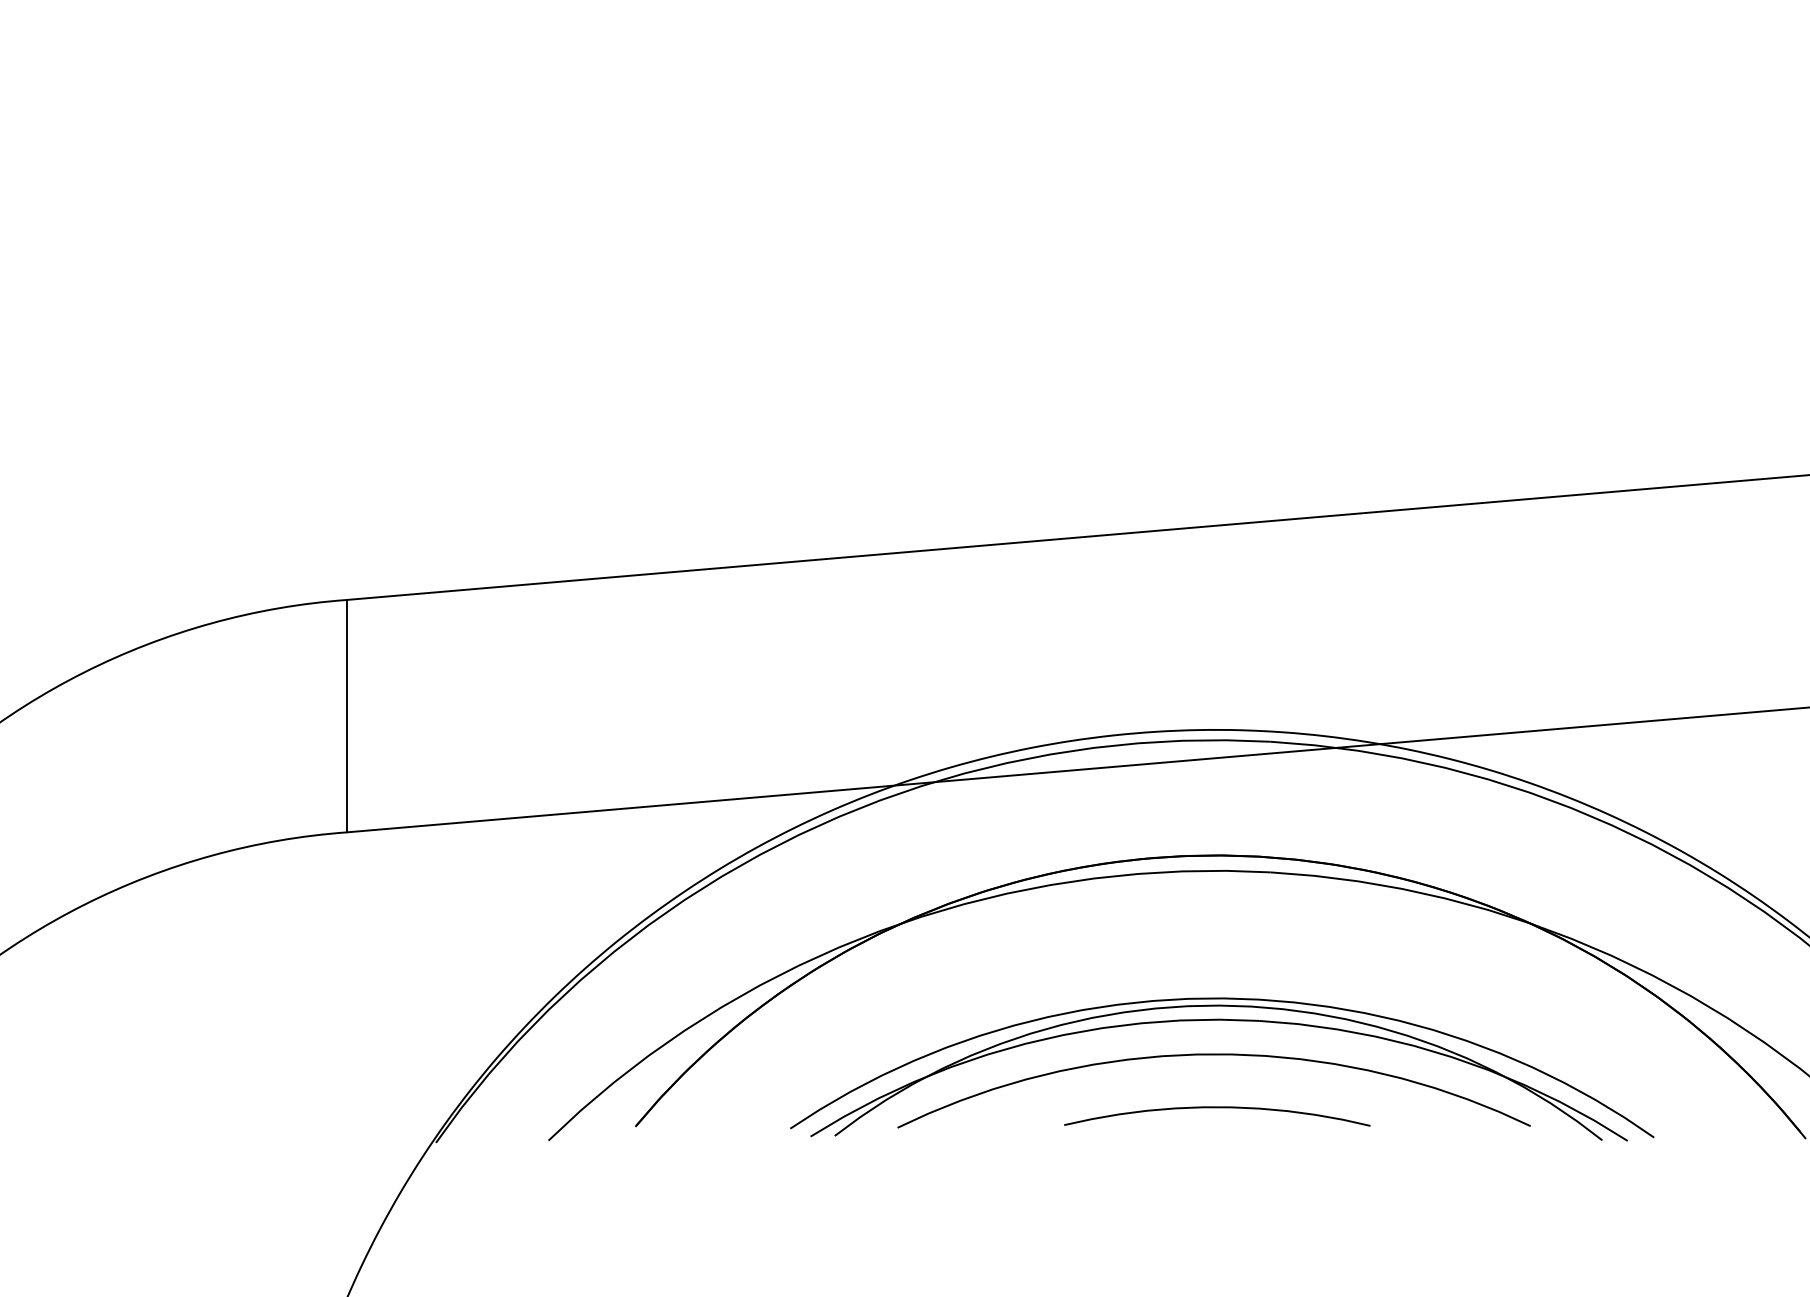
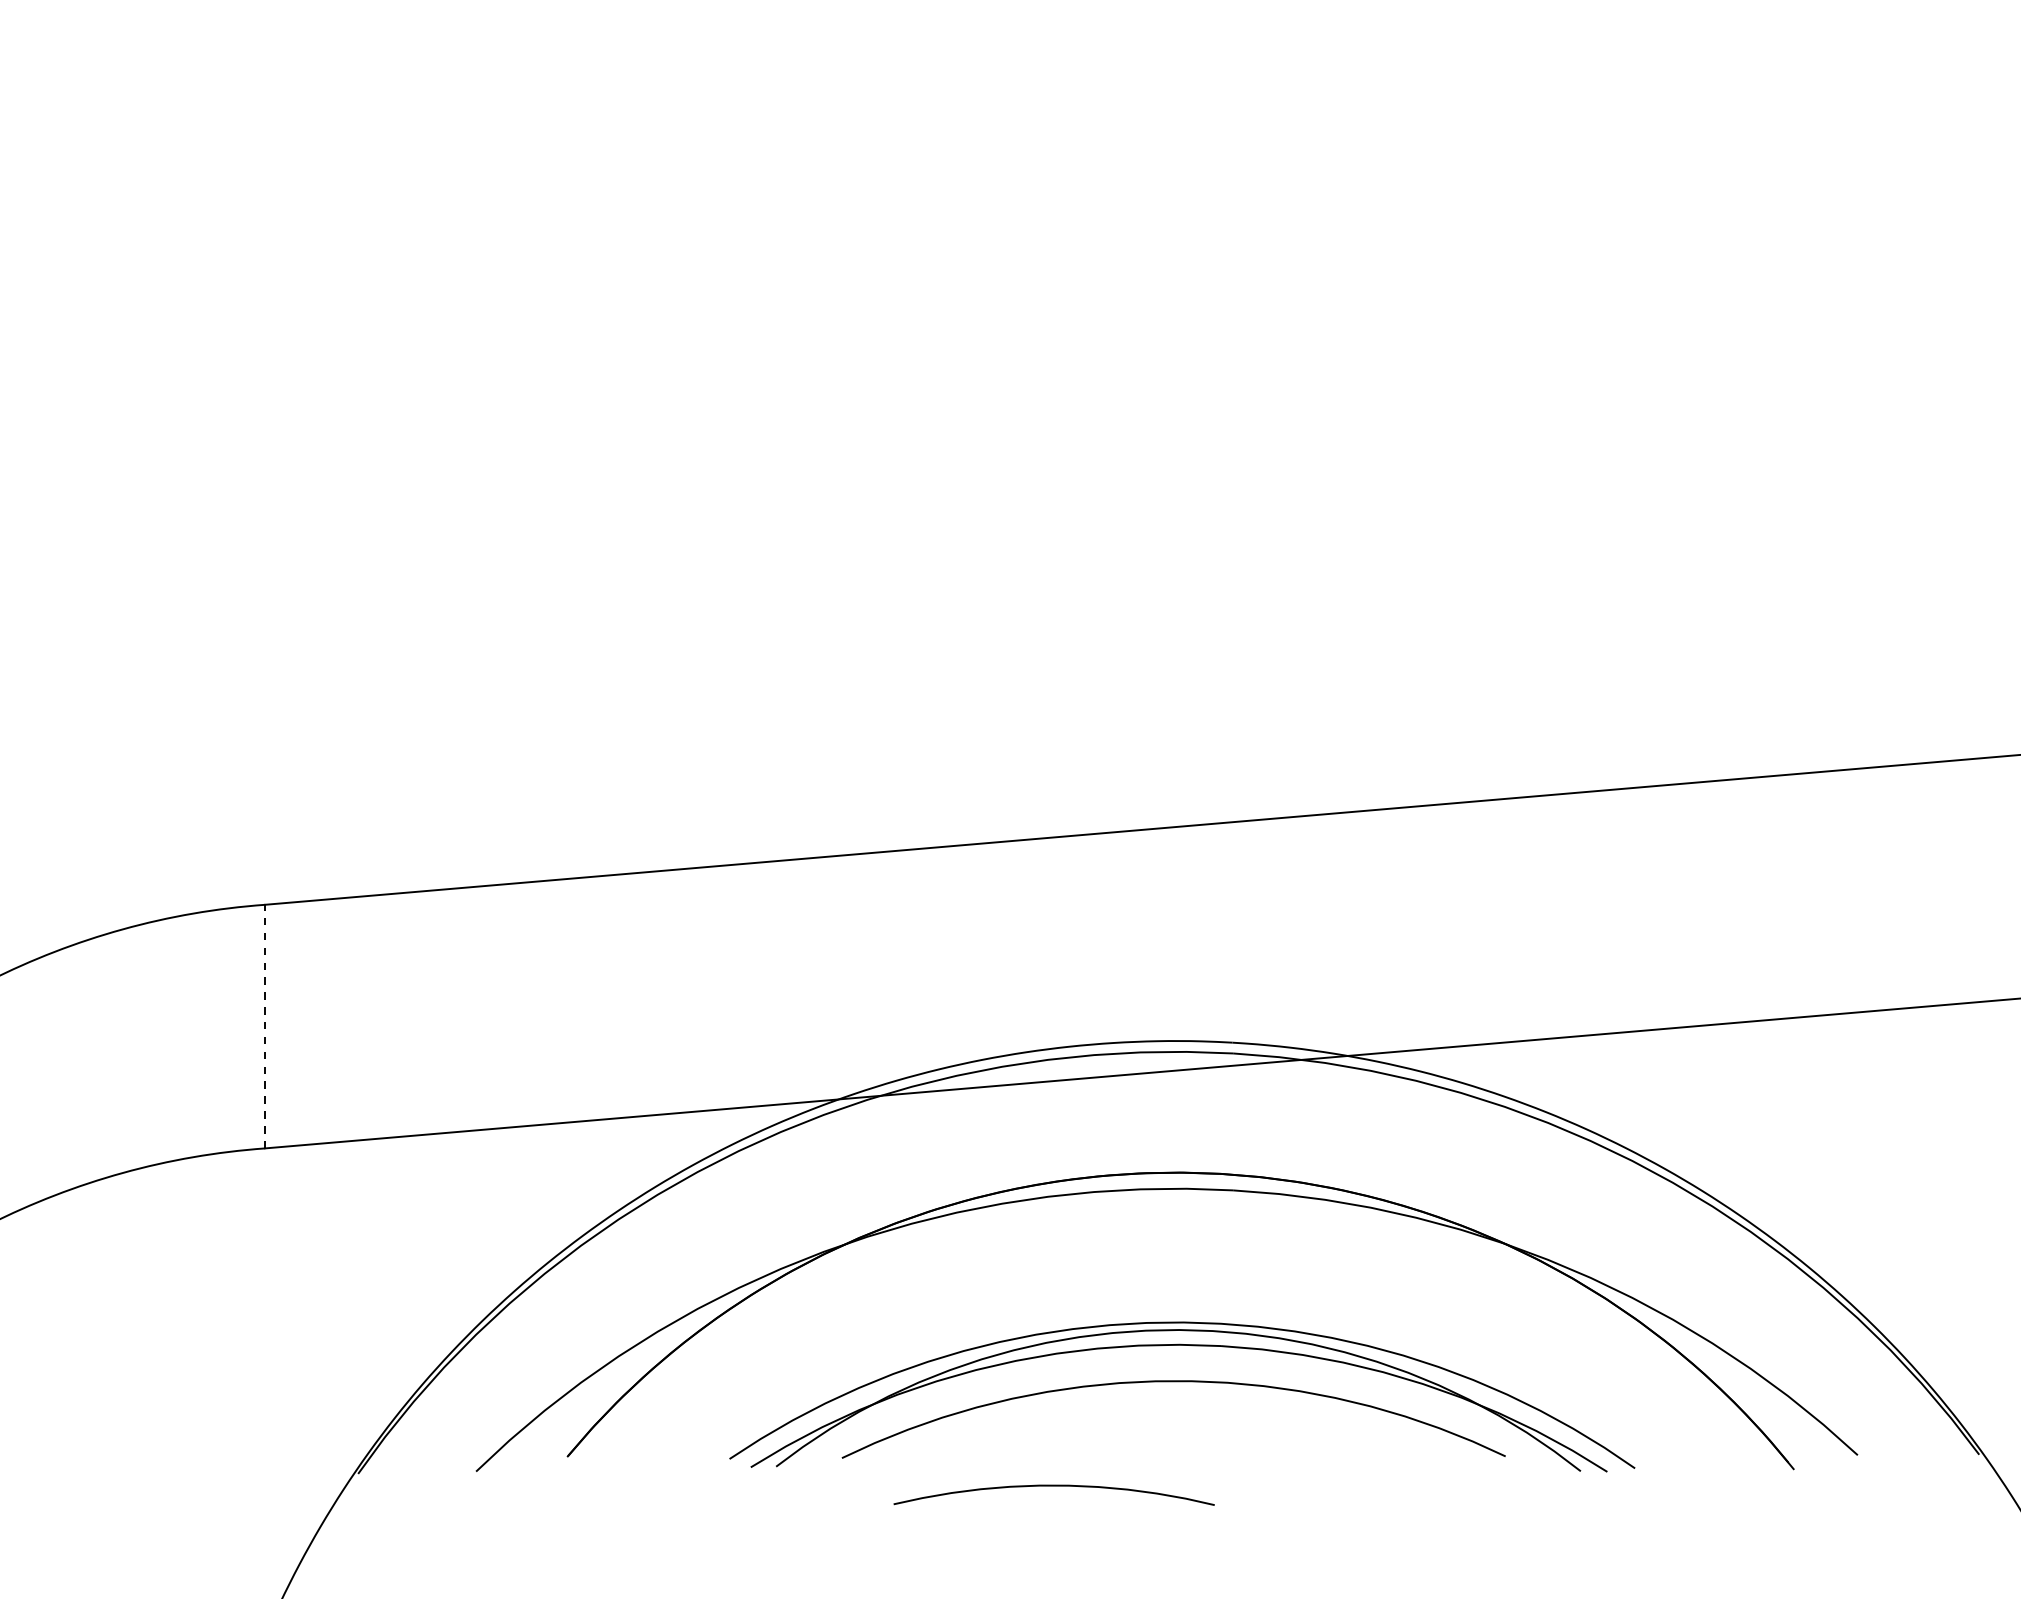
line: (347, 716) -> (265, 1026), solid -> dashed
curve: (1216, 1108) -> (1053, 1486), moved

